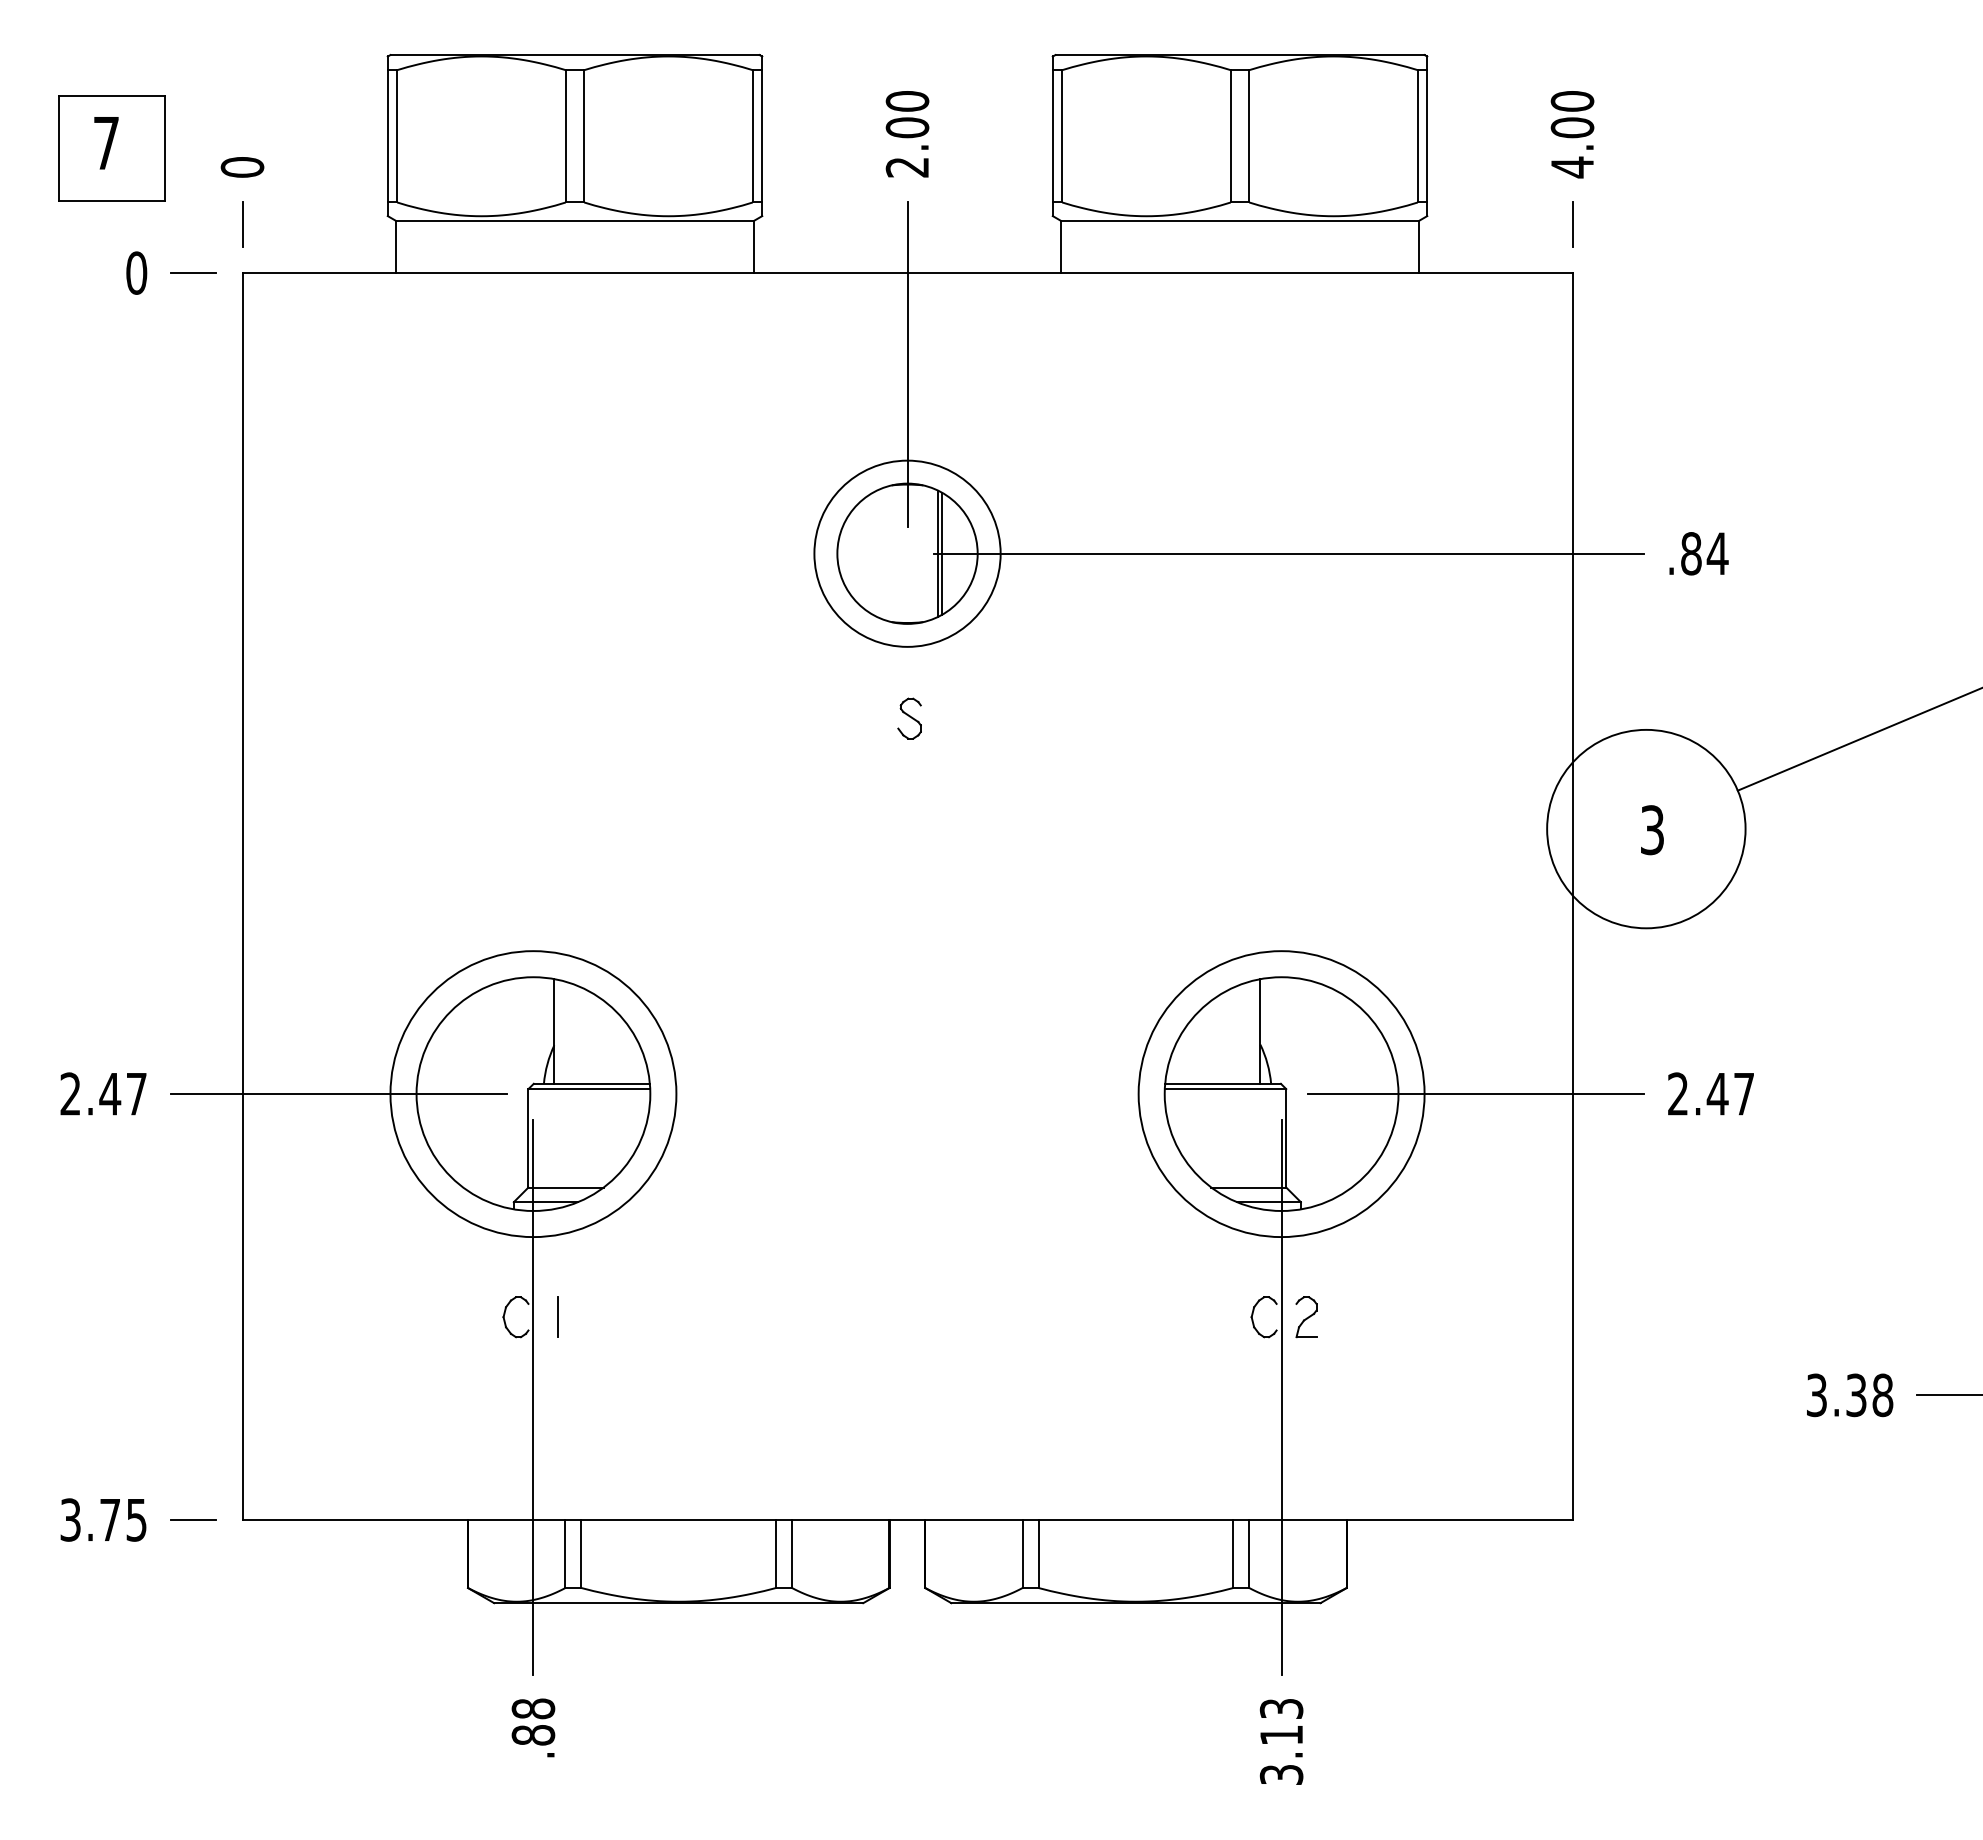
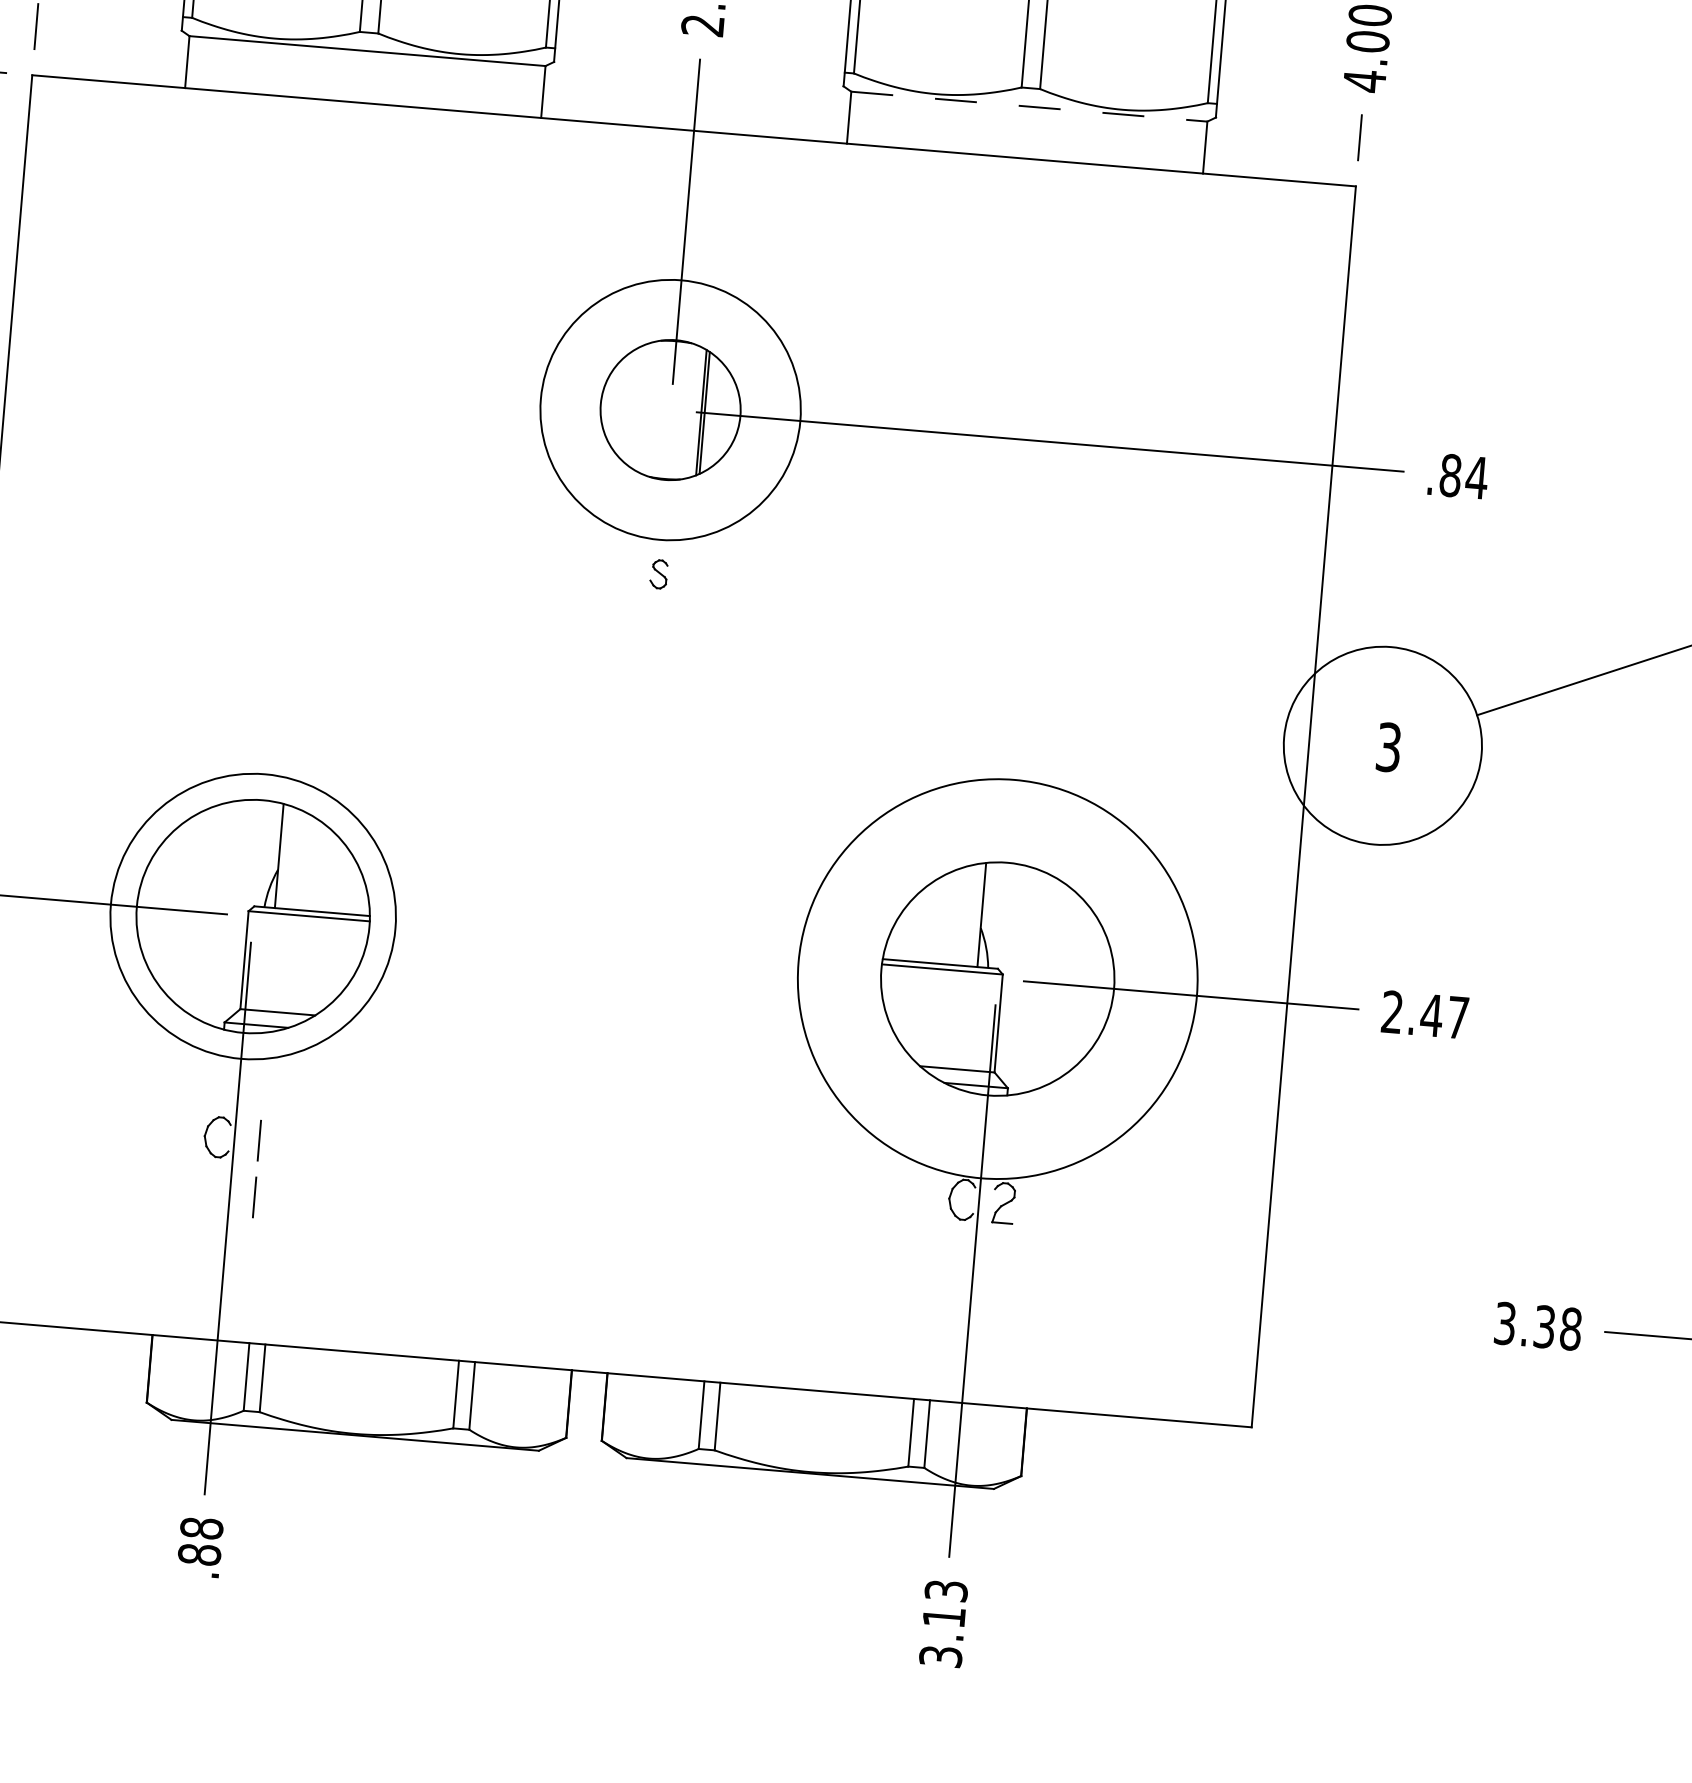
line: (1240, 220) -> (1029, 106), solid -> dashed
circle: (907, 553) -> (670, 409), size x1.4
part: (909, 718) -> (658, 574), size x0.7
circle: (1281, 1094) -> (997, 979), size x1.4
line: (557, 1373) -> (253, 1196), added

